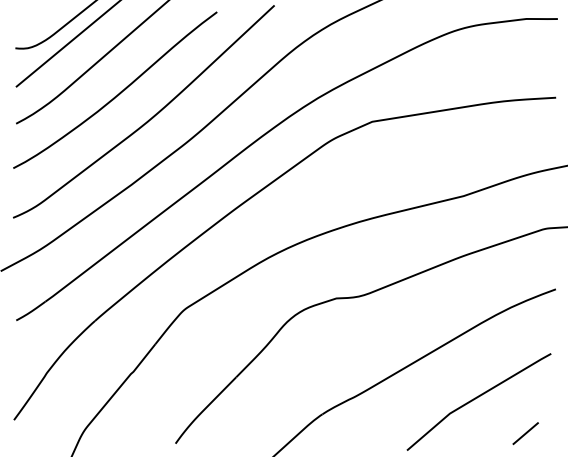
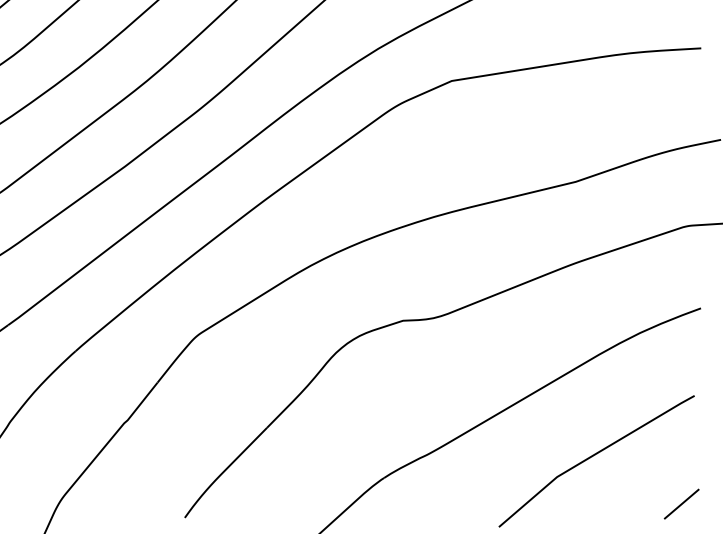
line: (525, 433) -> (681, 504), moved

